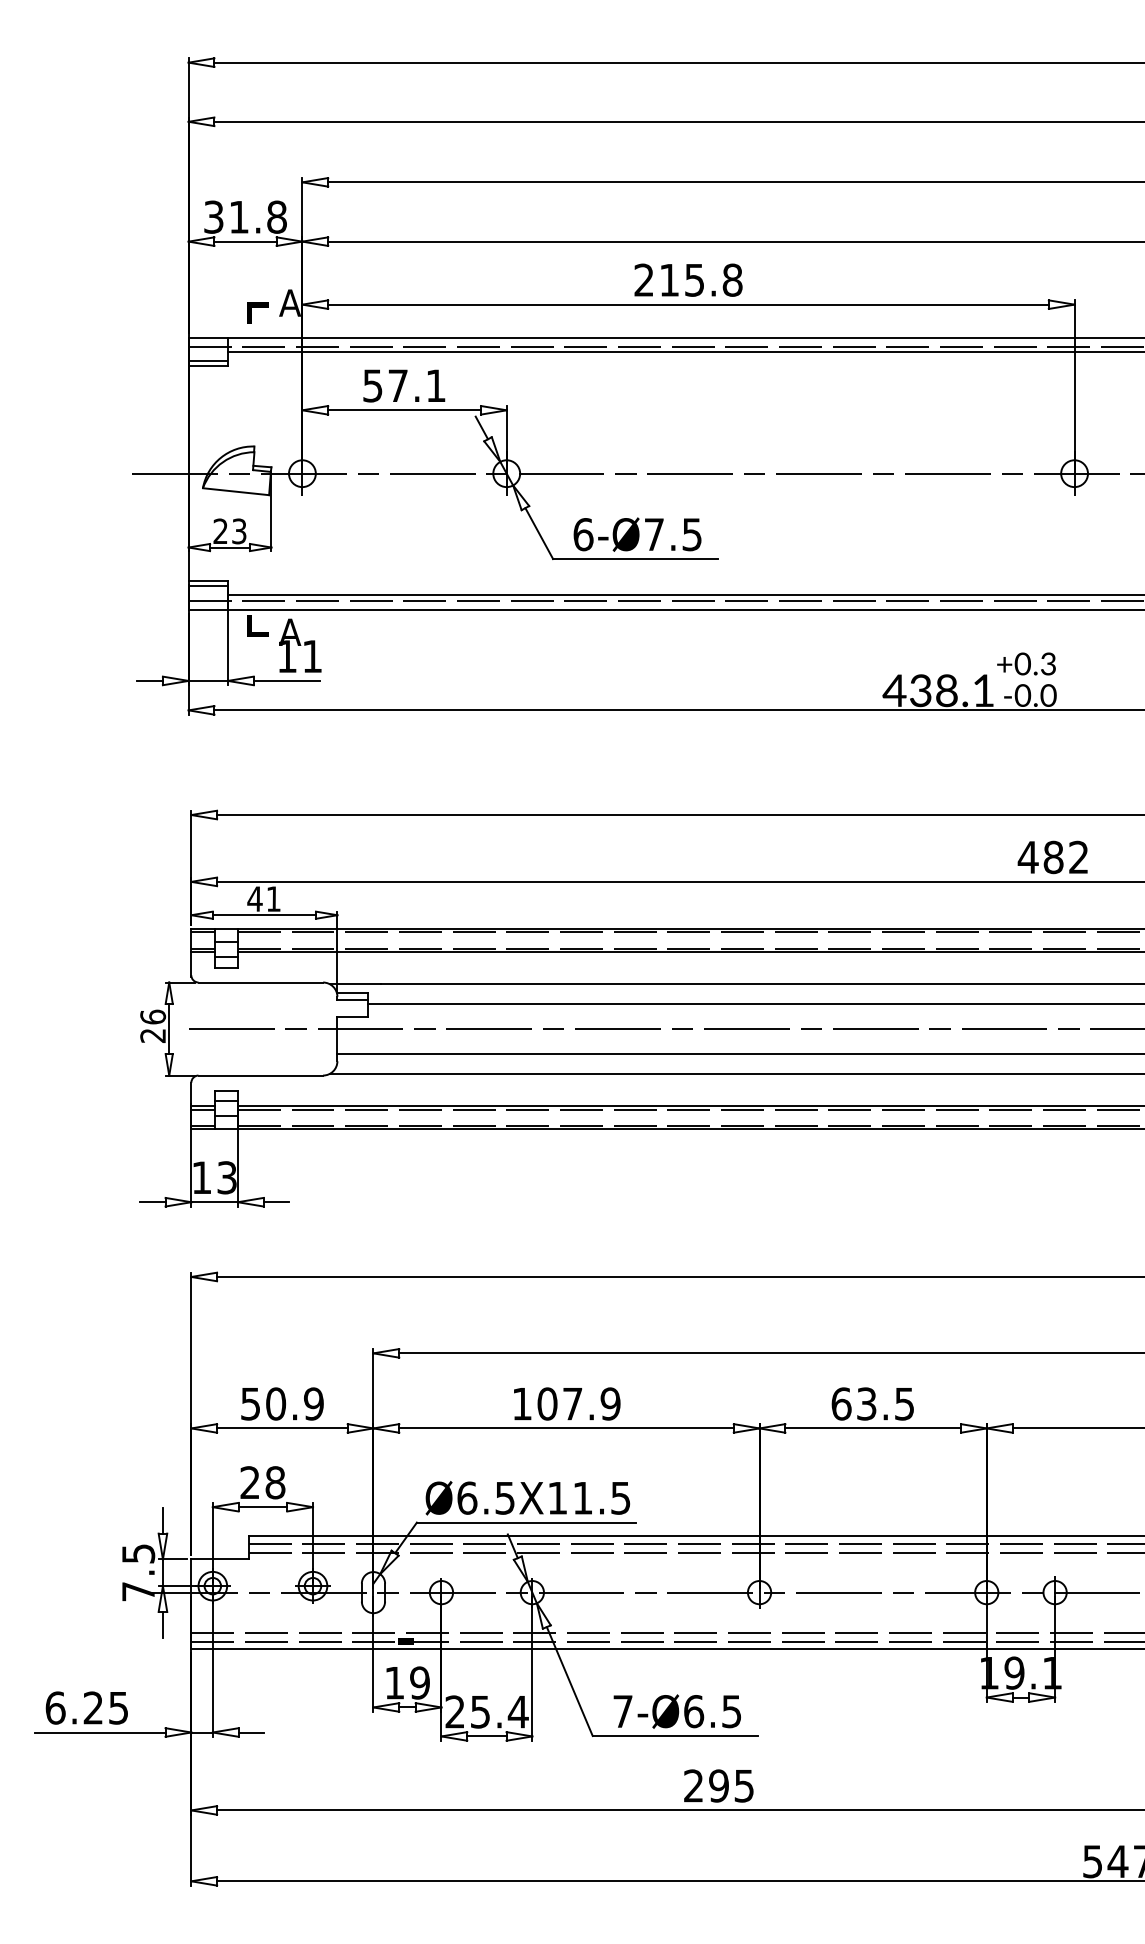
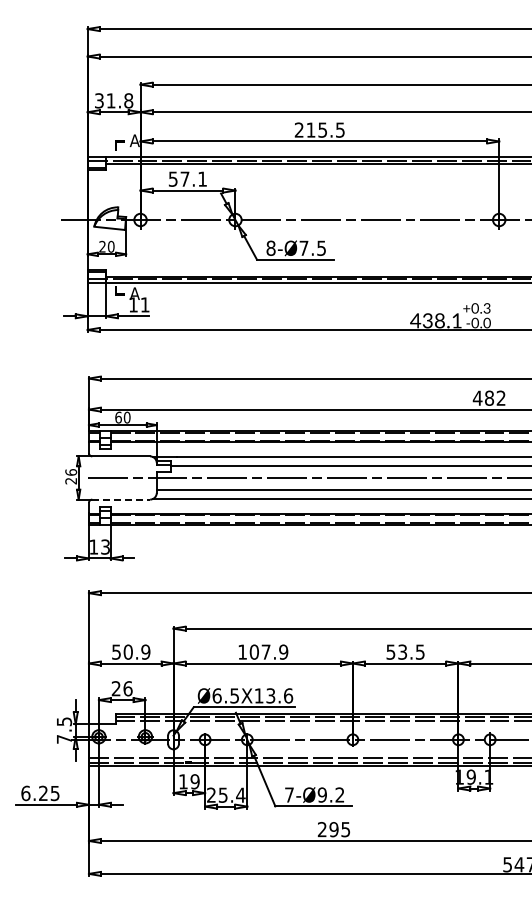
text: (730, 278) -> (339, 129), 215.8 -> 215.5
text: (237, 530) -> (110, 246), 23 -> 20
text: (582, 532) -> (270, 247), 6-Ø7.5 -> 8-Ø7.5
text: (263, 898) -> (122, 417), 41 -> 60
line: (261, 1075) -> (121, 499), solid -> dashed
text: (840, 1402) -> (390, 651), 63.5 -> 53.5
text: (274, 1482) -> (127, 688), 28 -> 26
text: (601, 1497) -> (279, 695), Ø6.5X11.5 -> Ø6.5X13.6
text: (711, 1710) -> (330, 794), 7-Ø6.5 -> 7-Ø9.2

